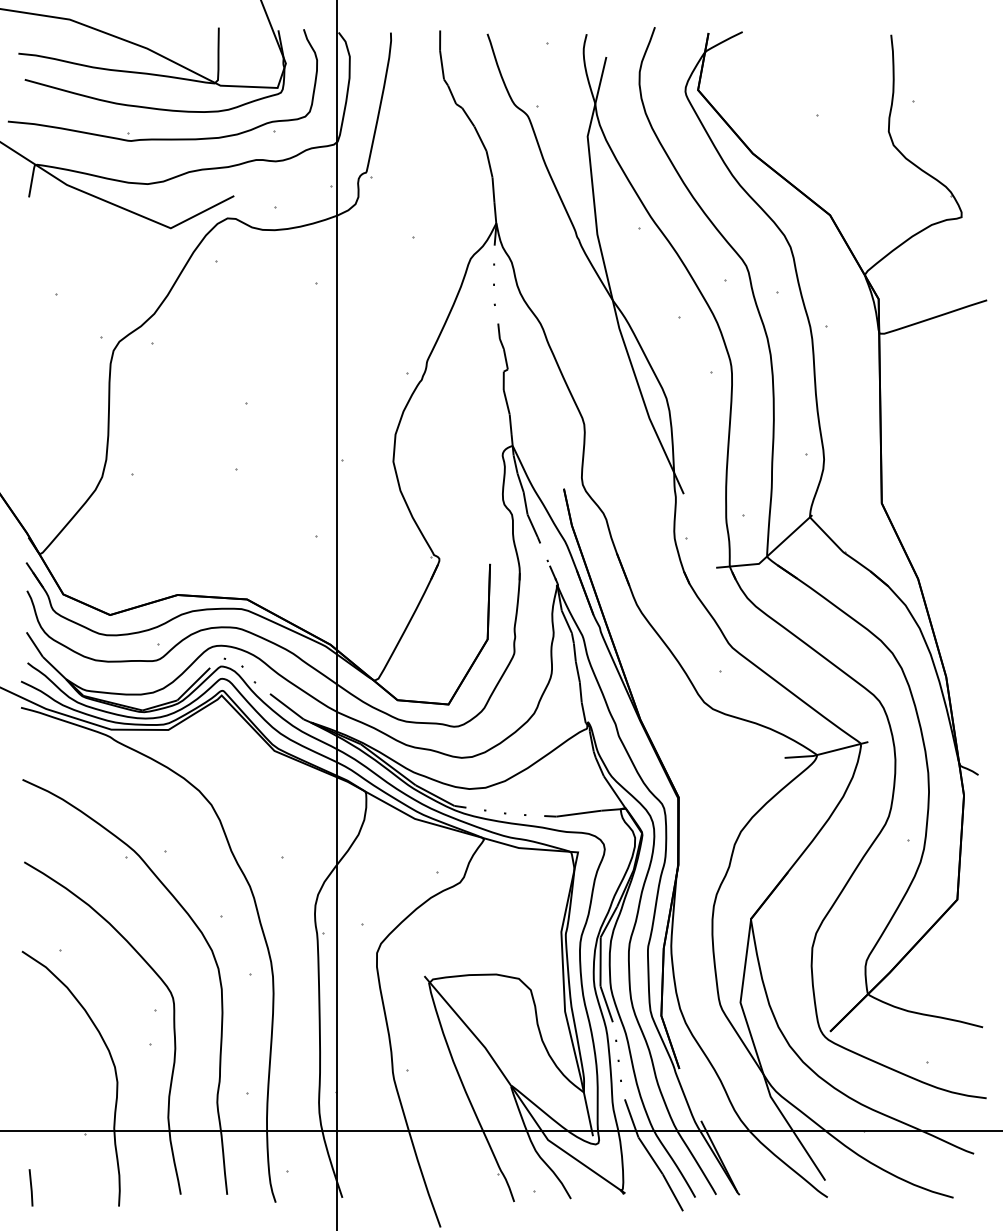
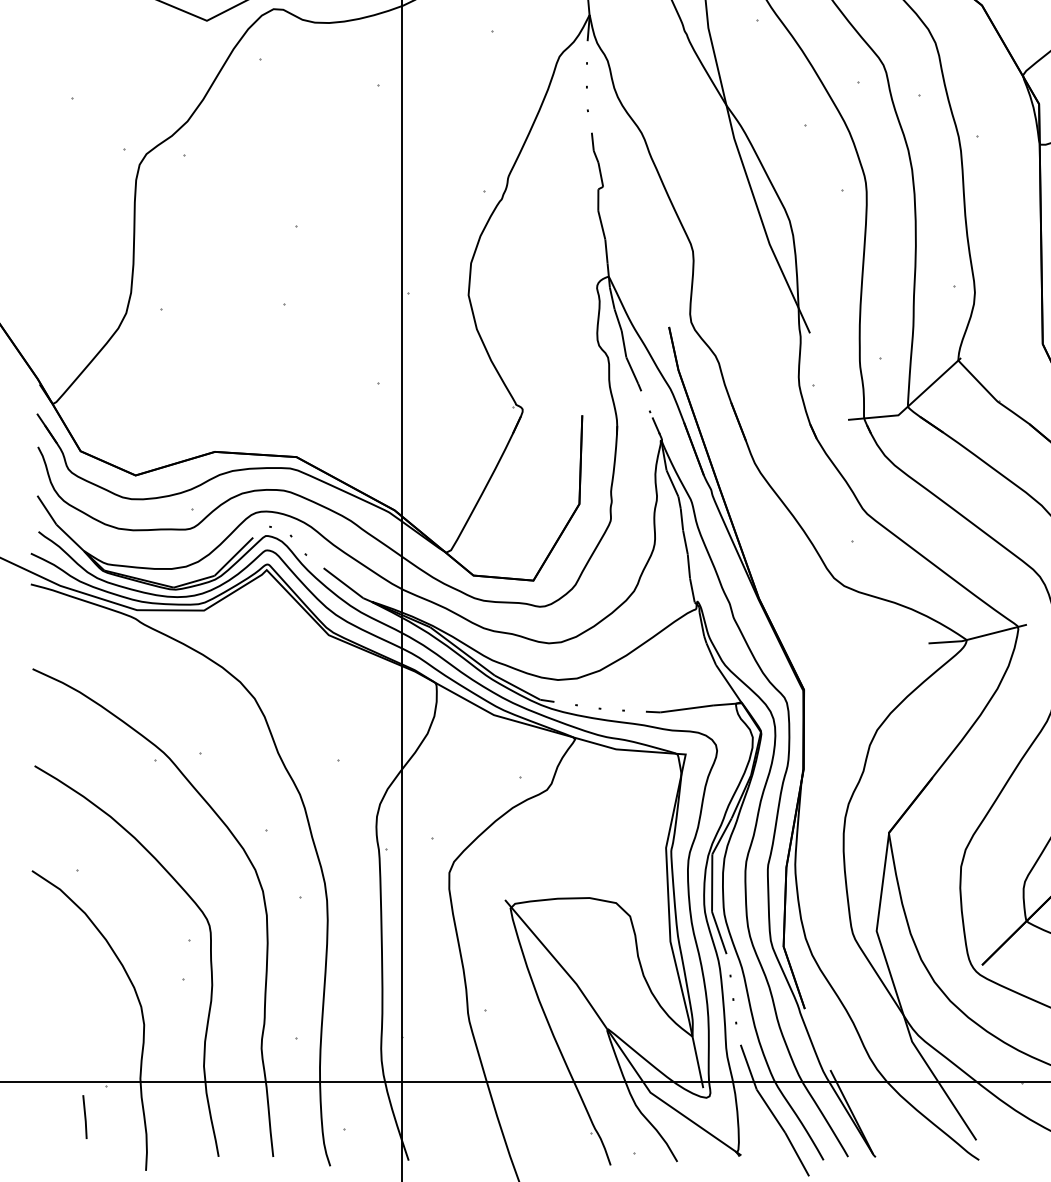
line: (30, 1187) -> (84, 1116), moved

